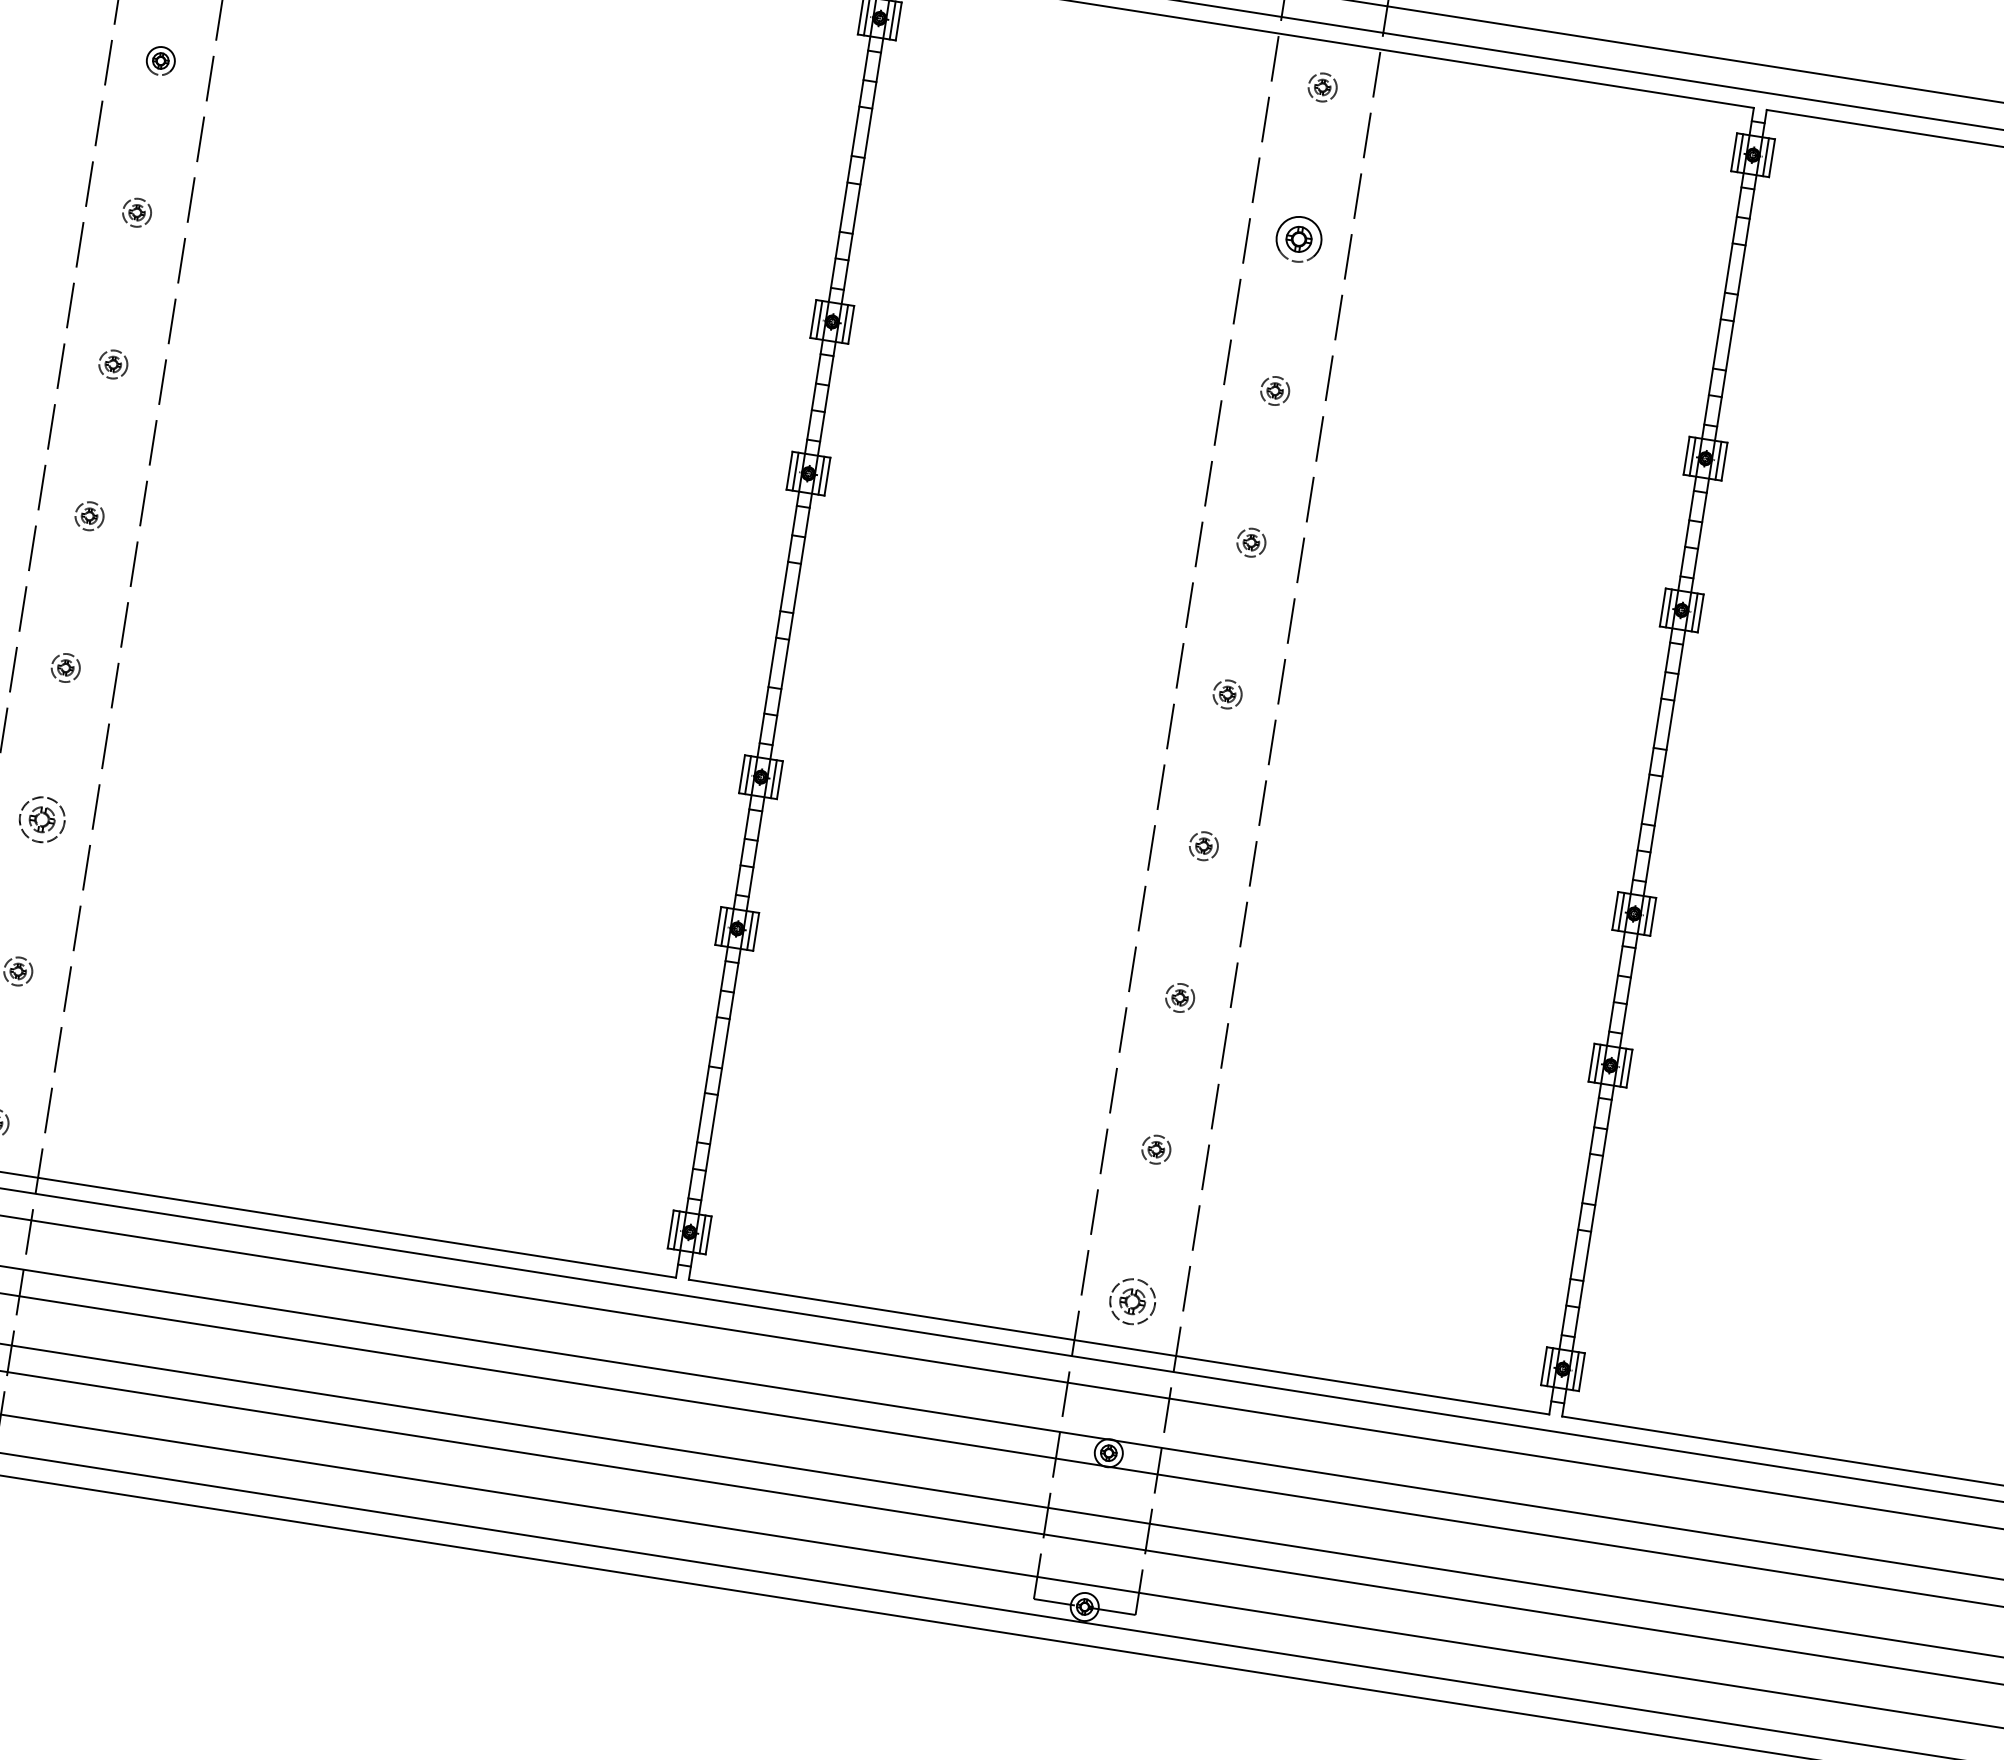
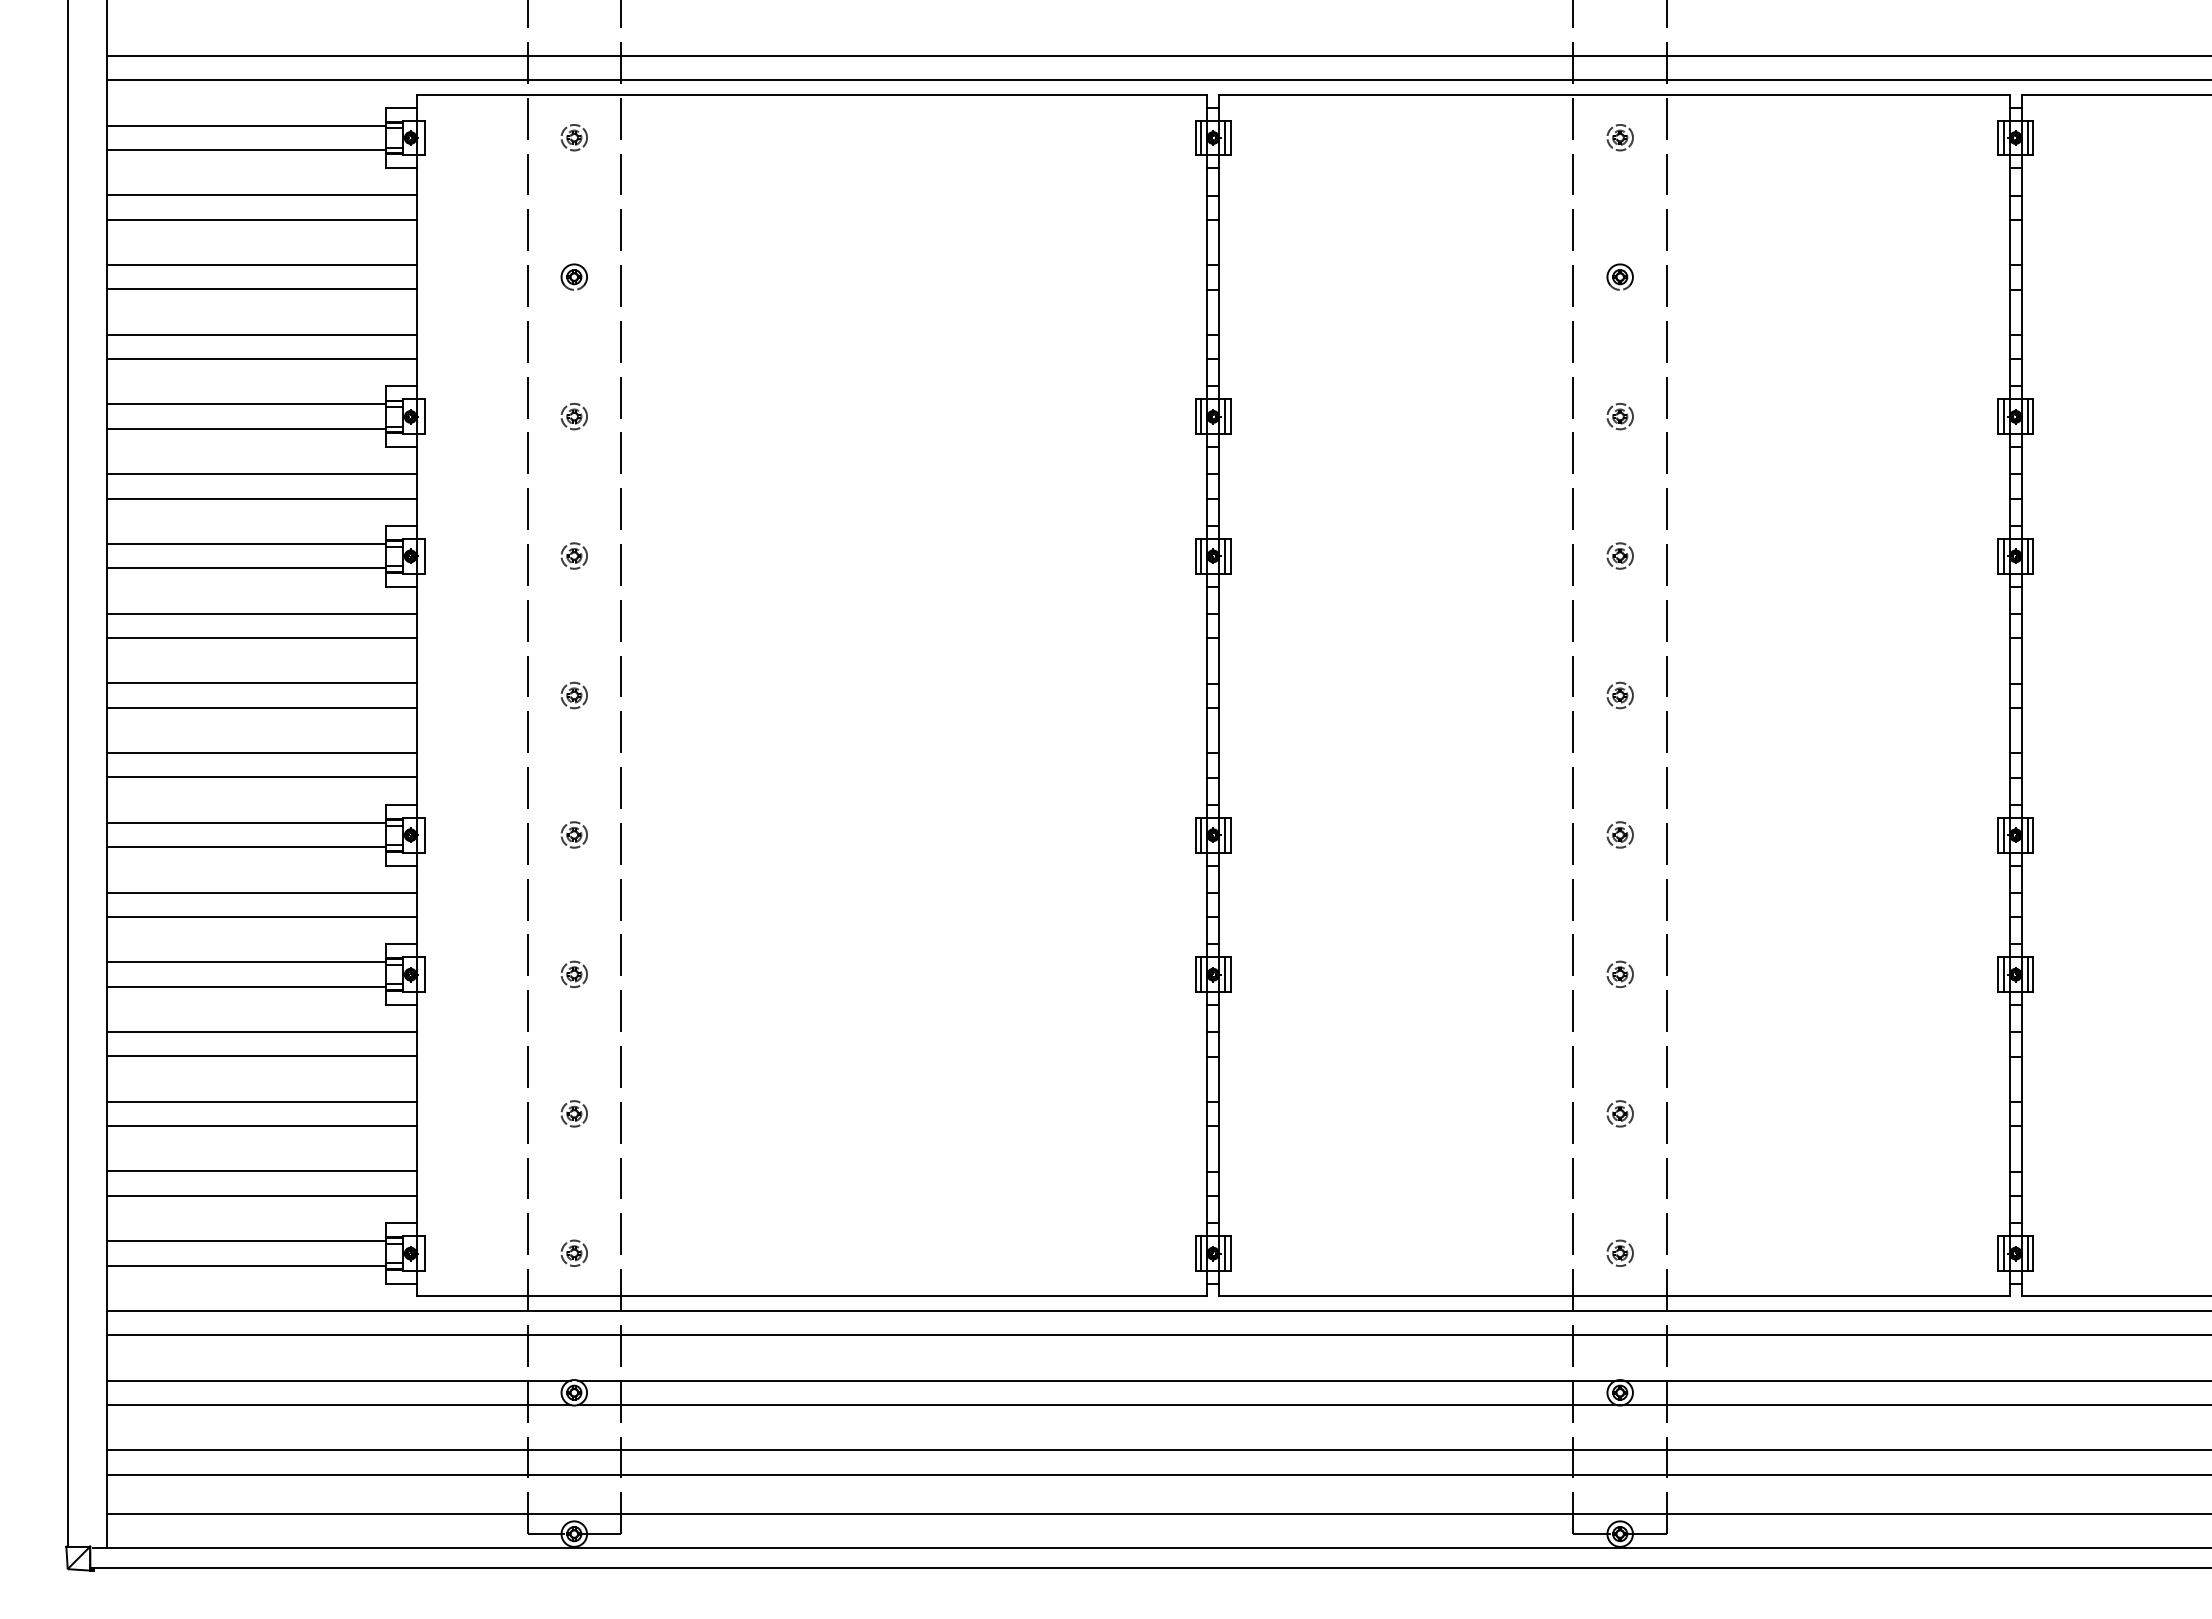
part: (1298, 238) -> (1619, 276), size x0.62
part: (41, 819) -> (573, 974), size x0.62
part: (1131, 1300) -> (1619, 1252), size x0.62

